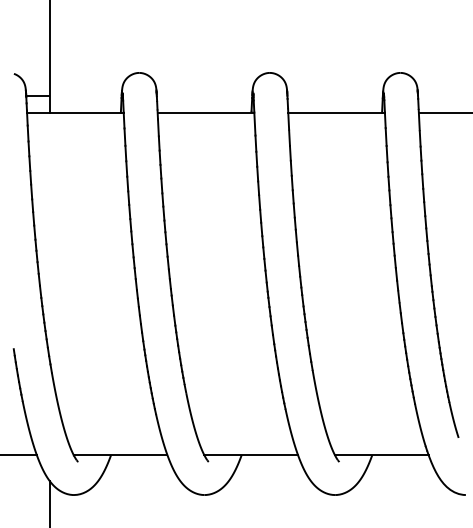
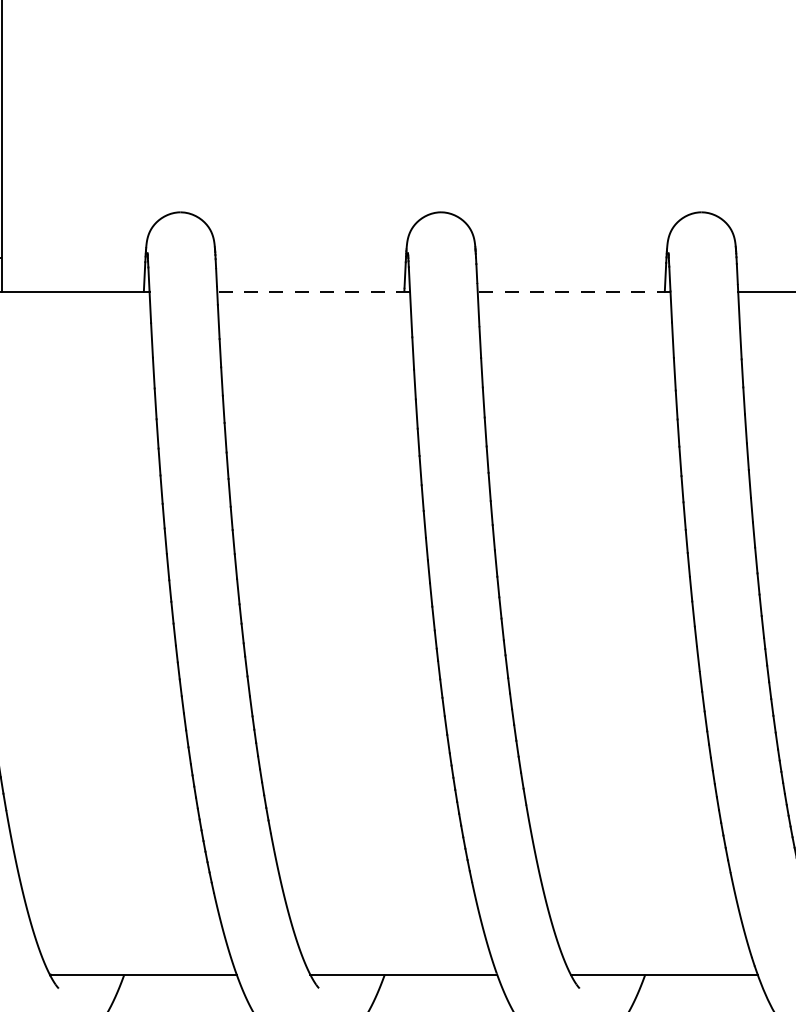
line: (205, 112) -> (312, 291), solid -> dashed
line: (336, 112) -> (573, 291), solid -> dashed

